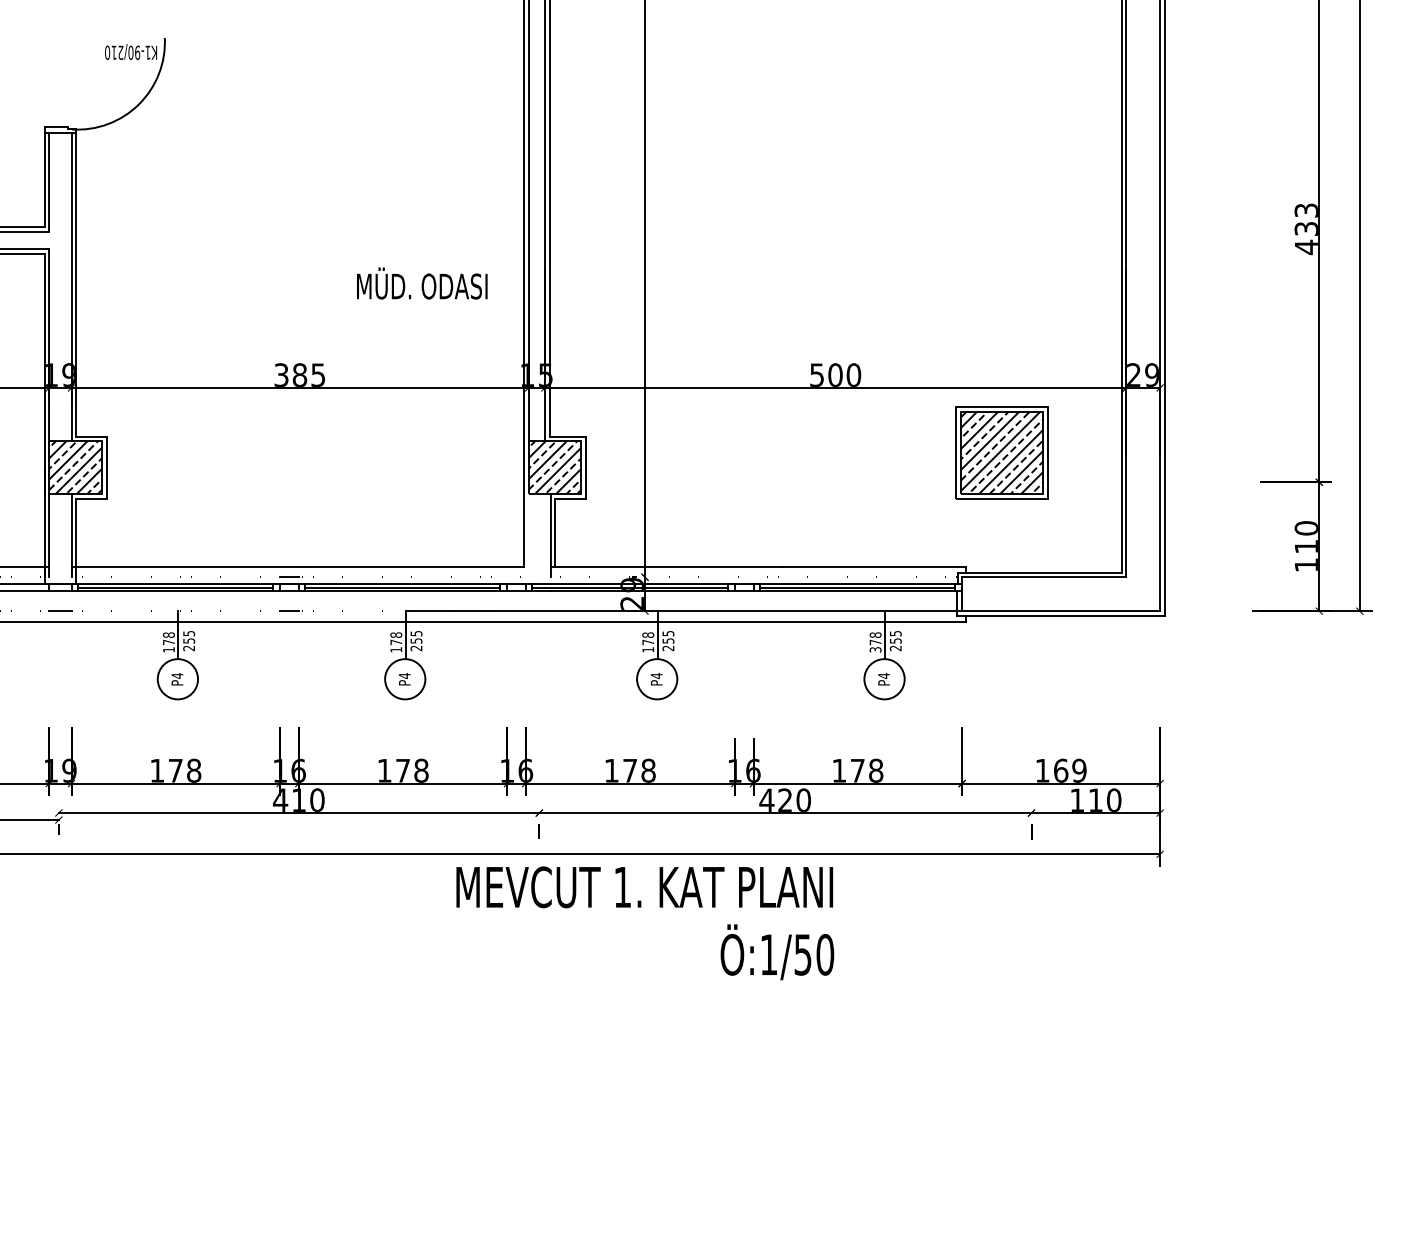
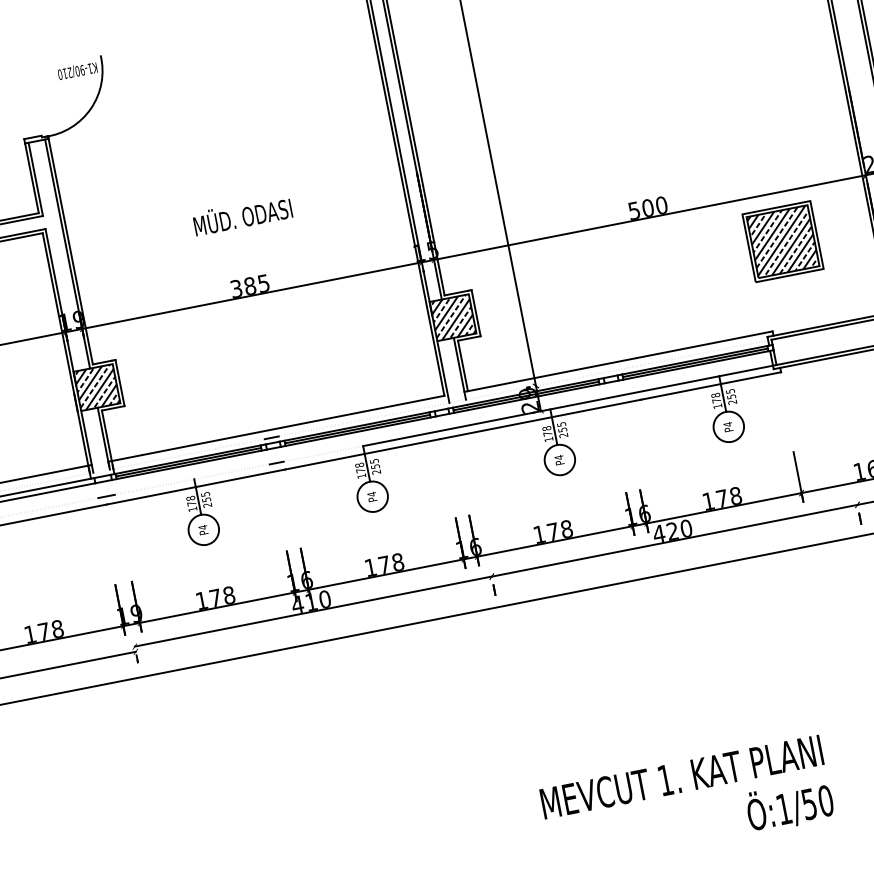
text: (422, 283) -> (242, 215), moved
line: (528, 535) -> (443, 371), added
text: (875, 649) -> (717, 406), 378 -> 178
text: (645, 923) -> (687, 803), moved

